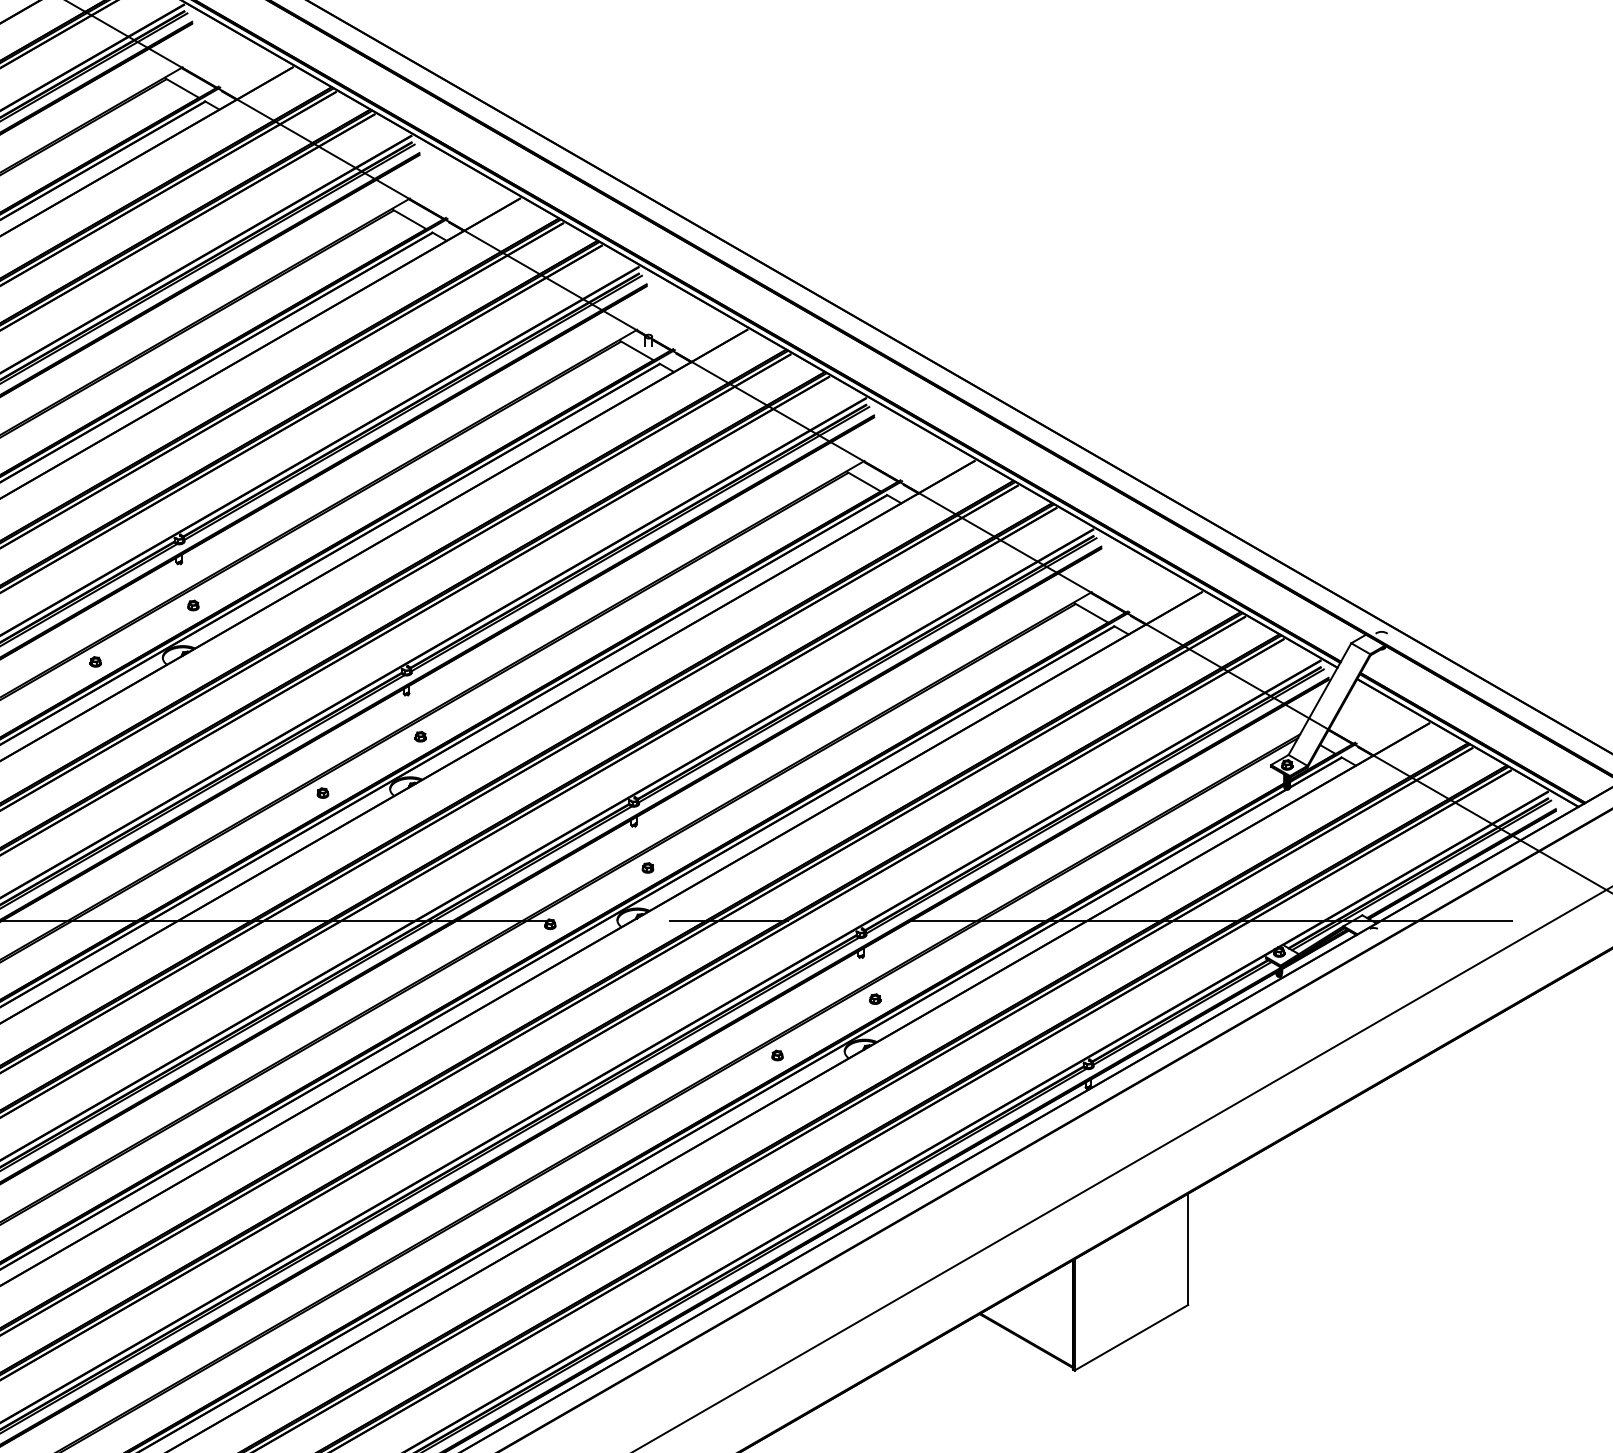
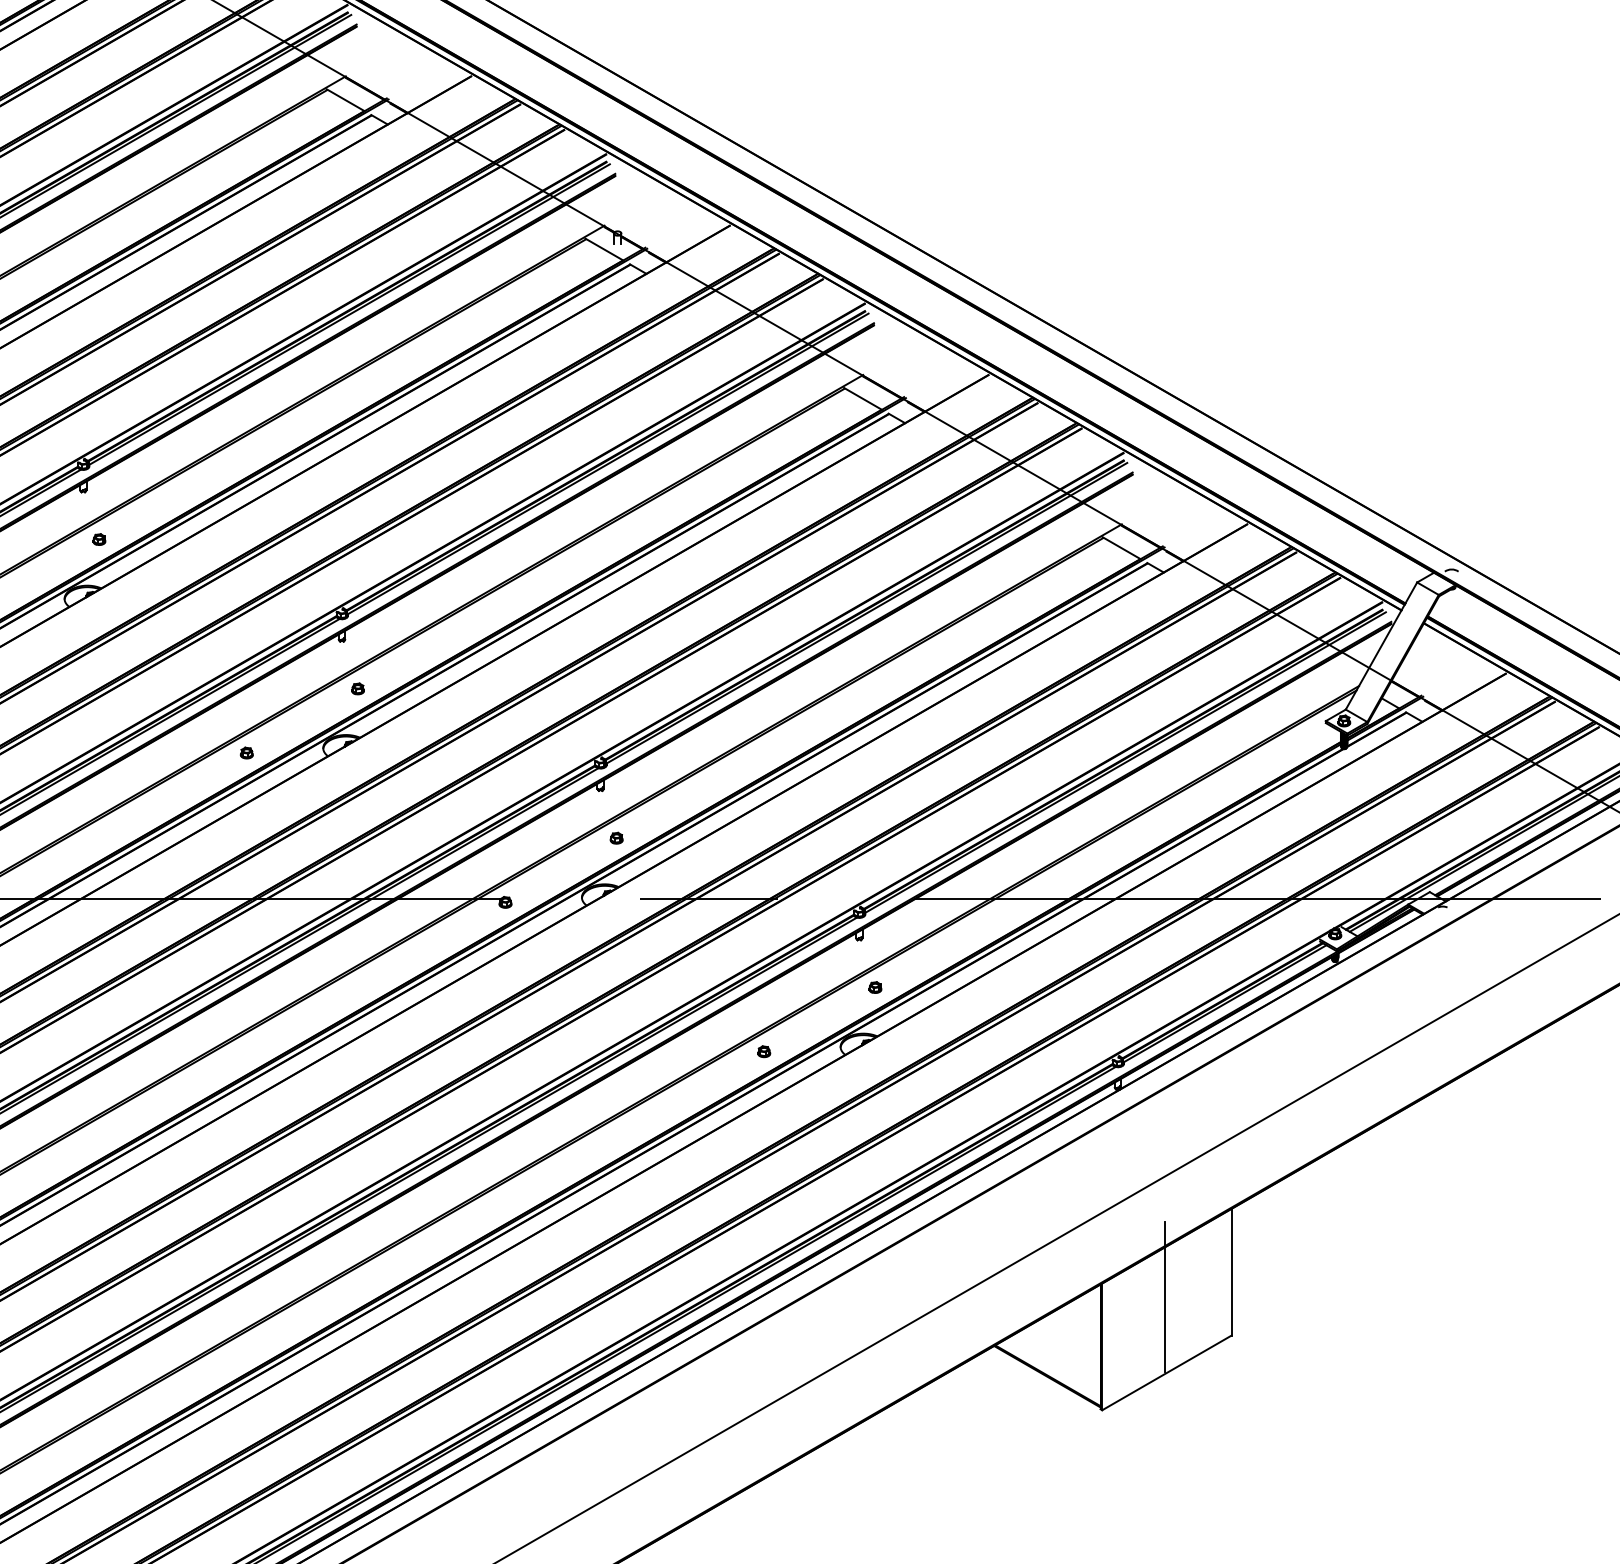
line: (1129, 1270) -> (1164, 1296), added

